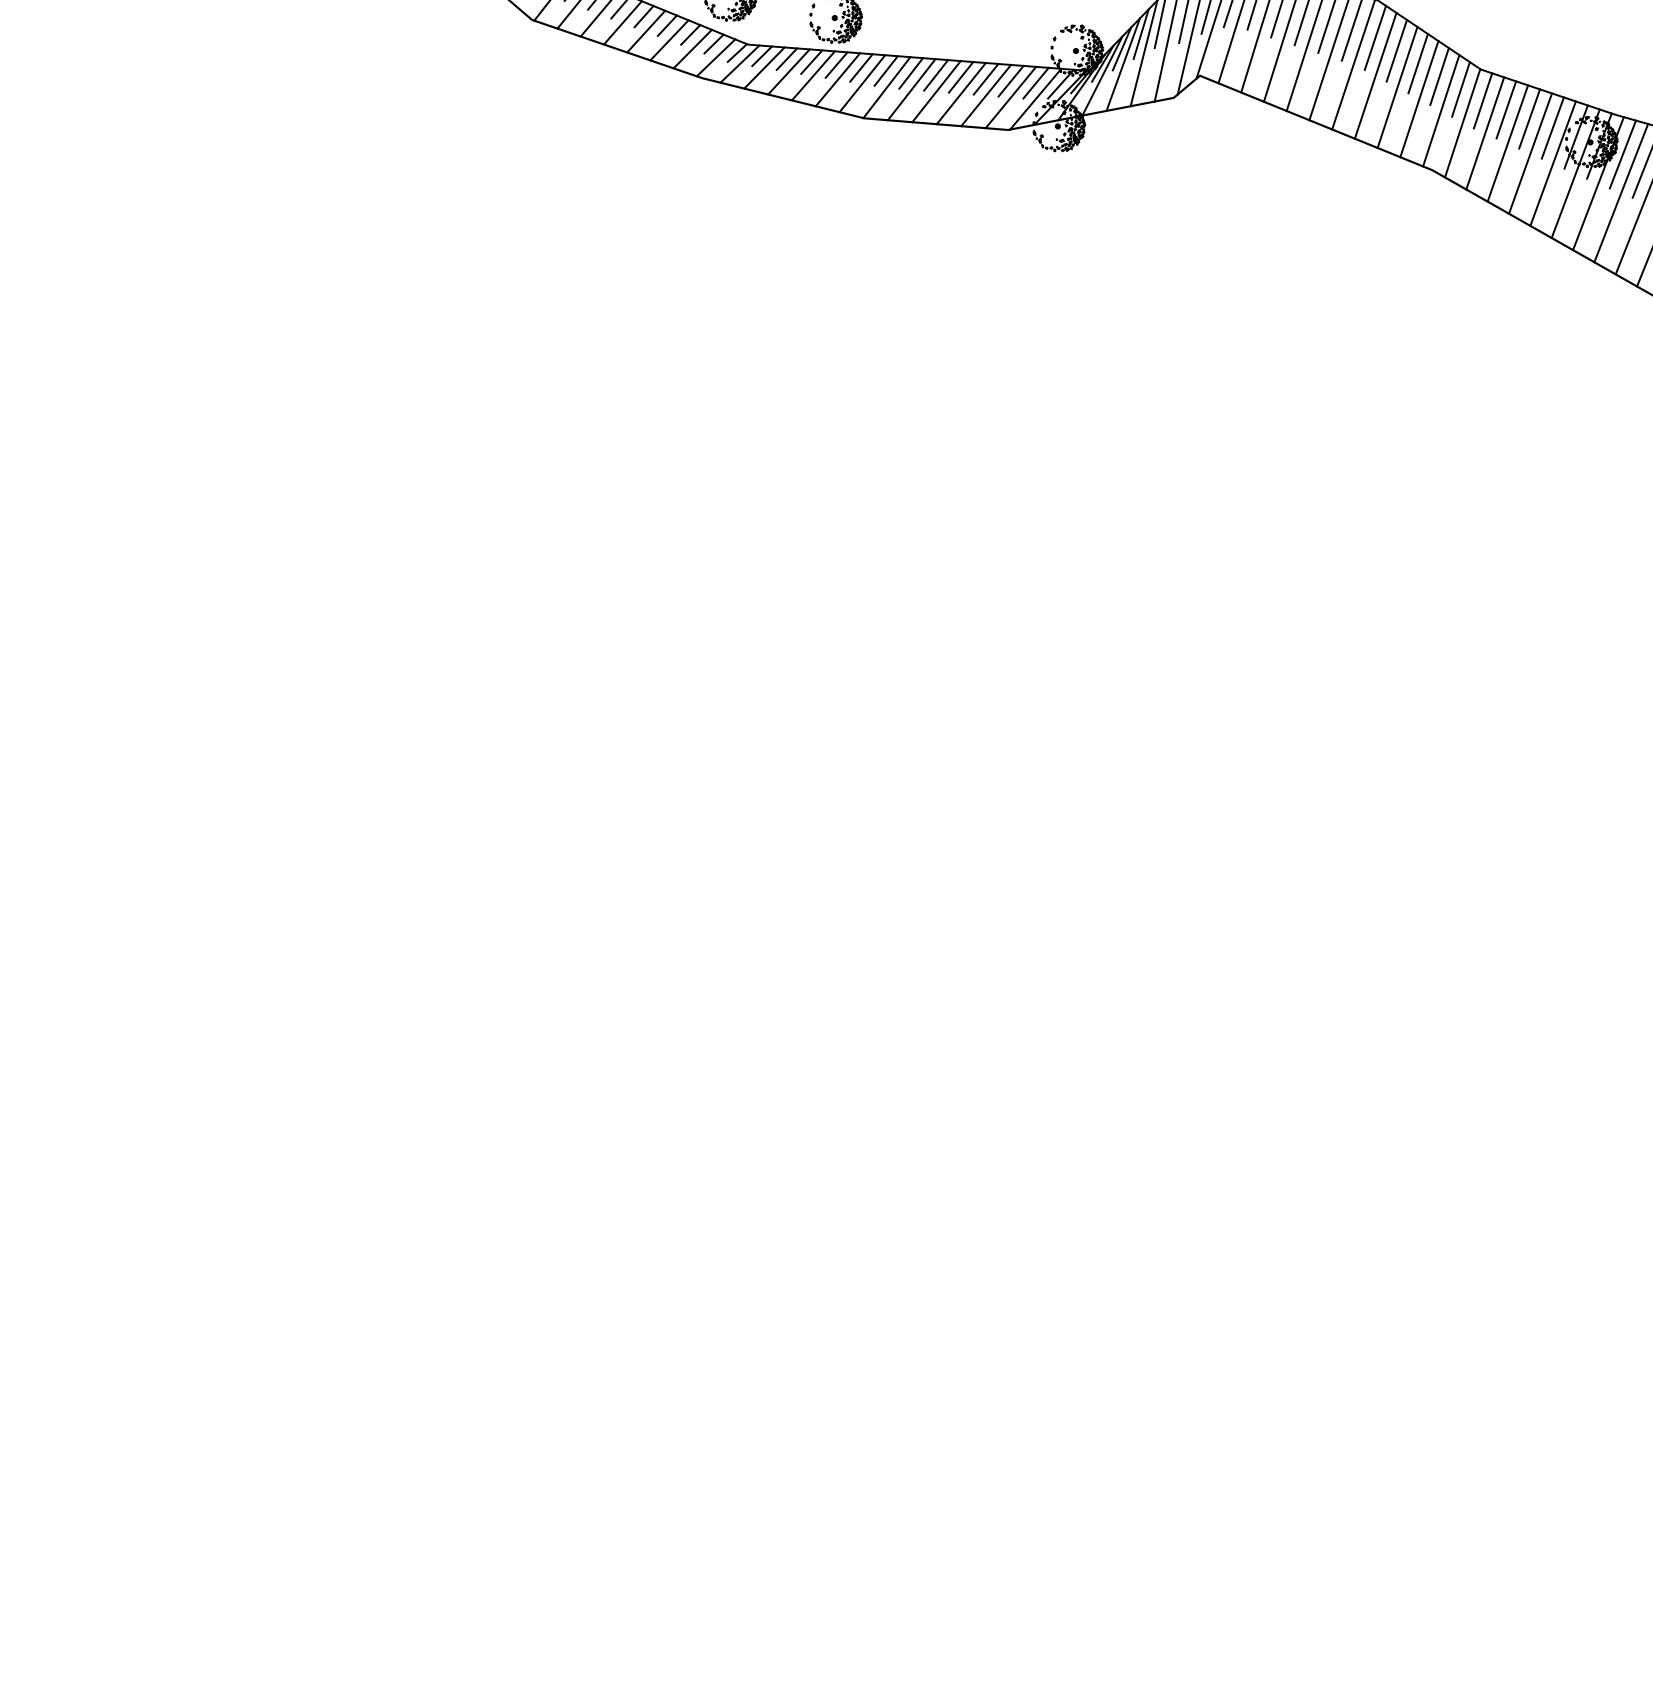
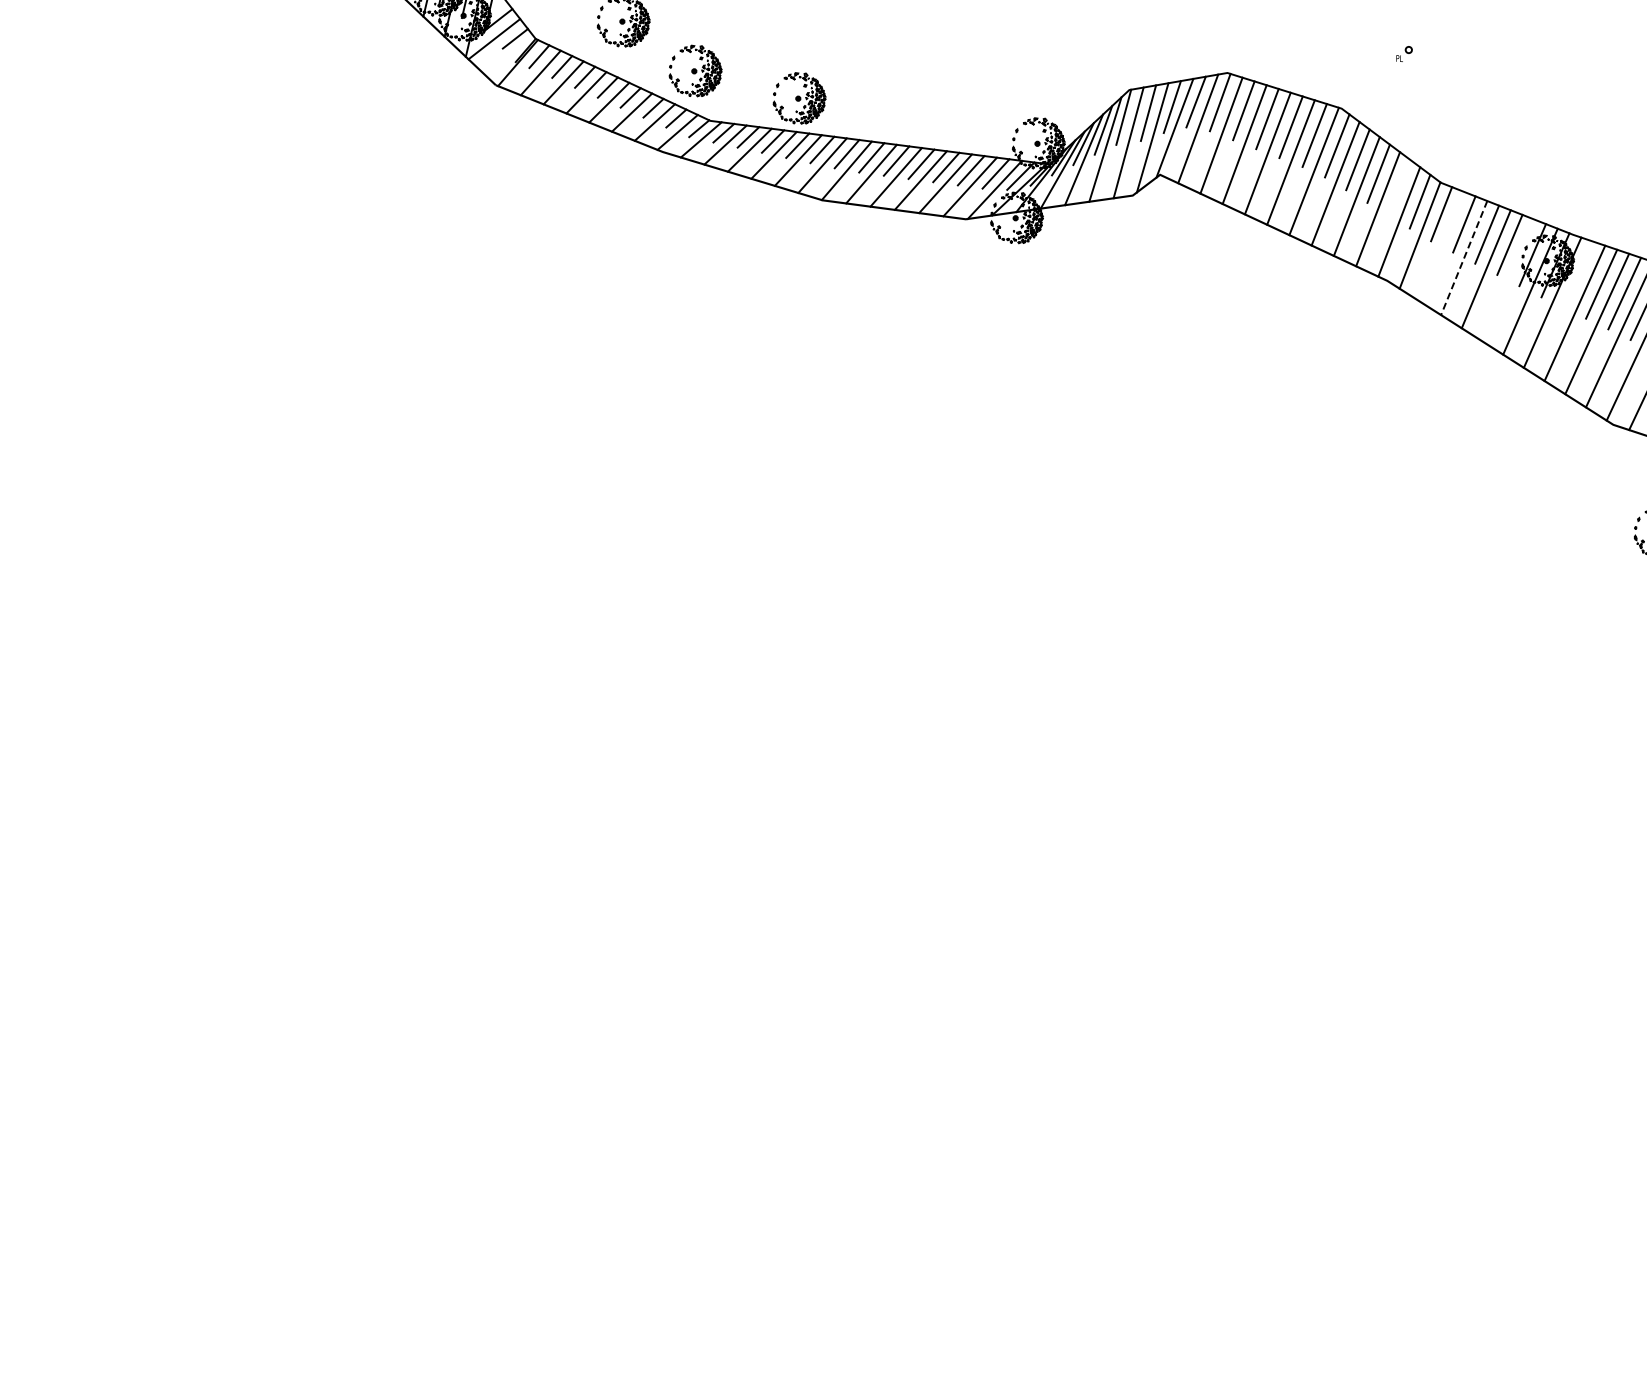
line: (1439, 76) -> (1399, 187), removed
line: (1485, 133) -> (1442, 246), removed
line: (1507, 143) -> (1463, 258), solid -> dashed
line: (1622, 154) -> (1578, 274), removed
line: (1552, 163) -> (1507, 280), removed

